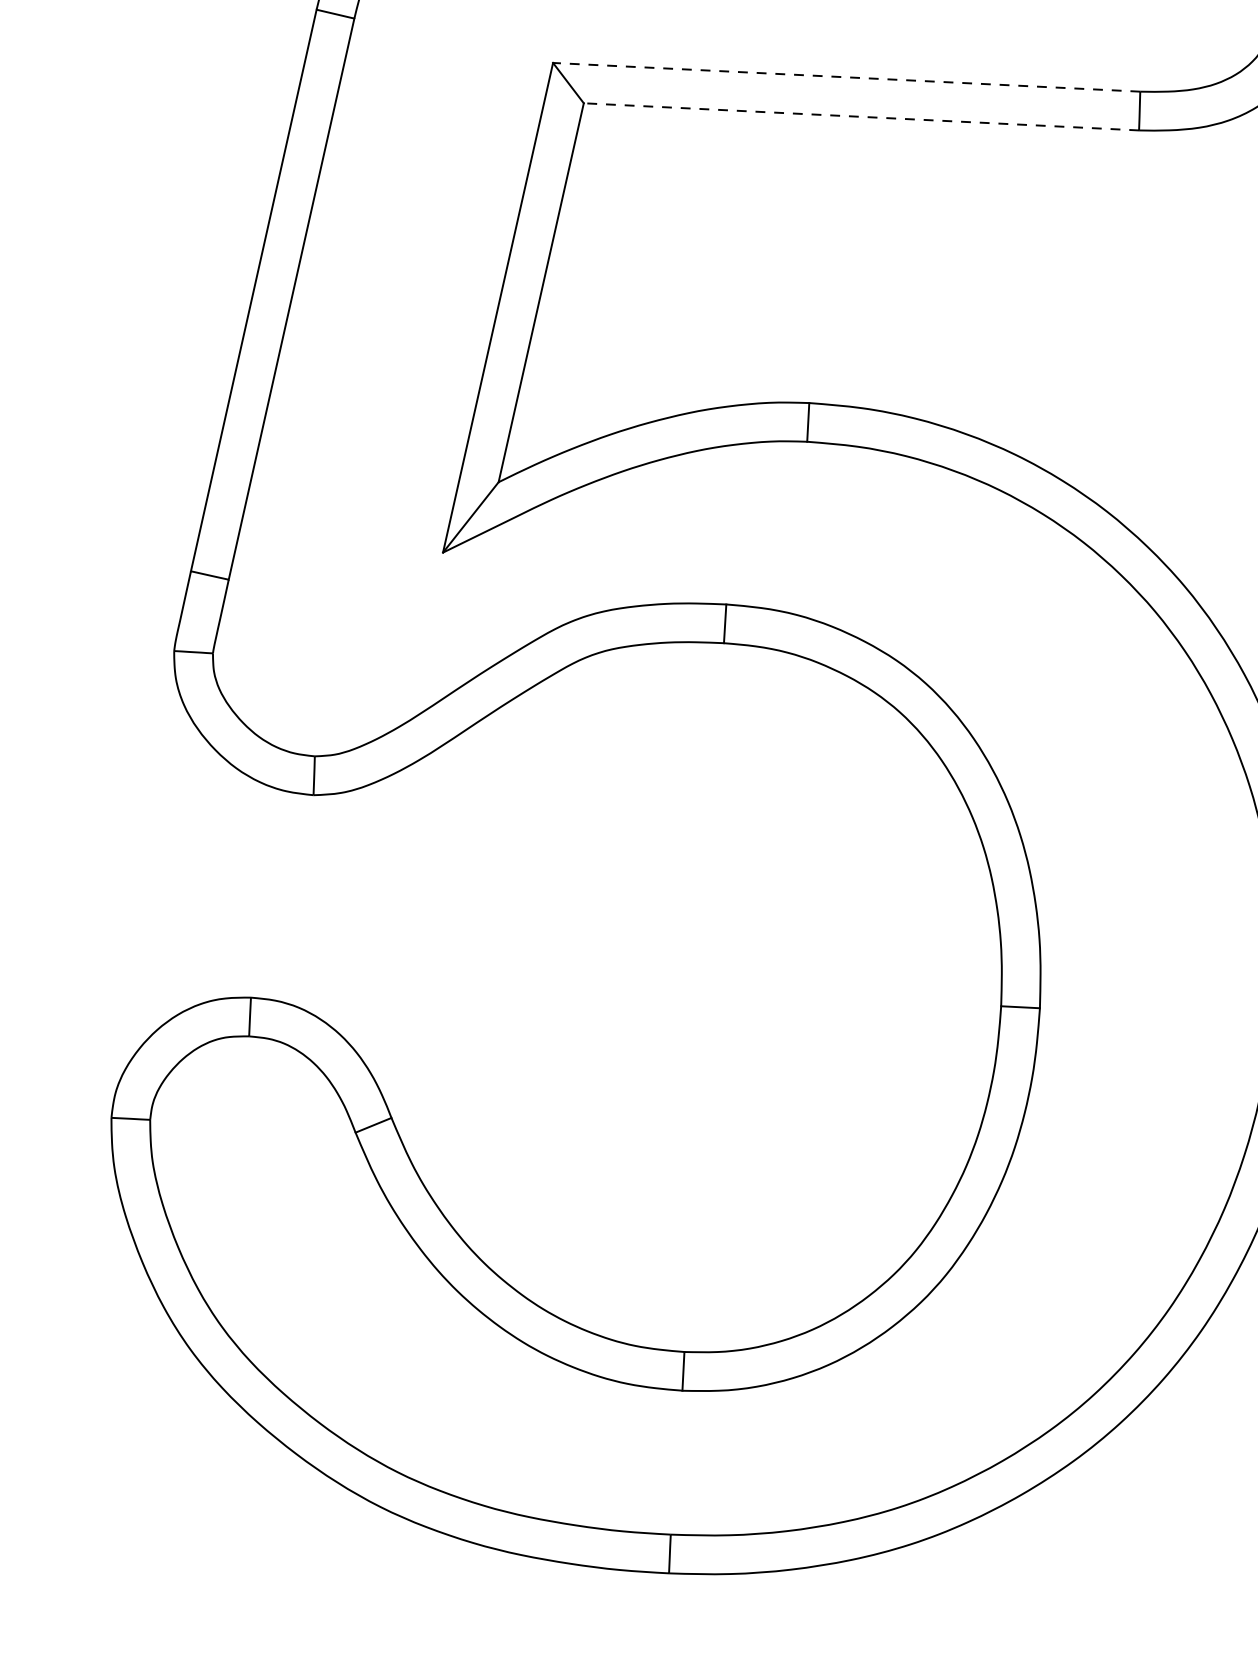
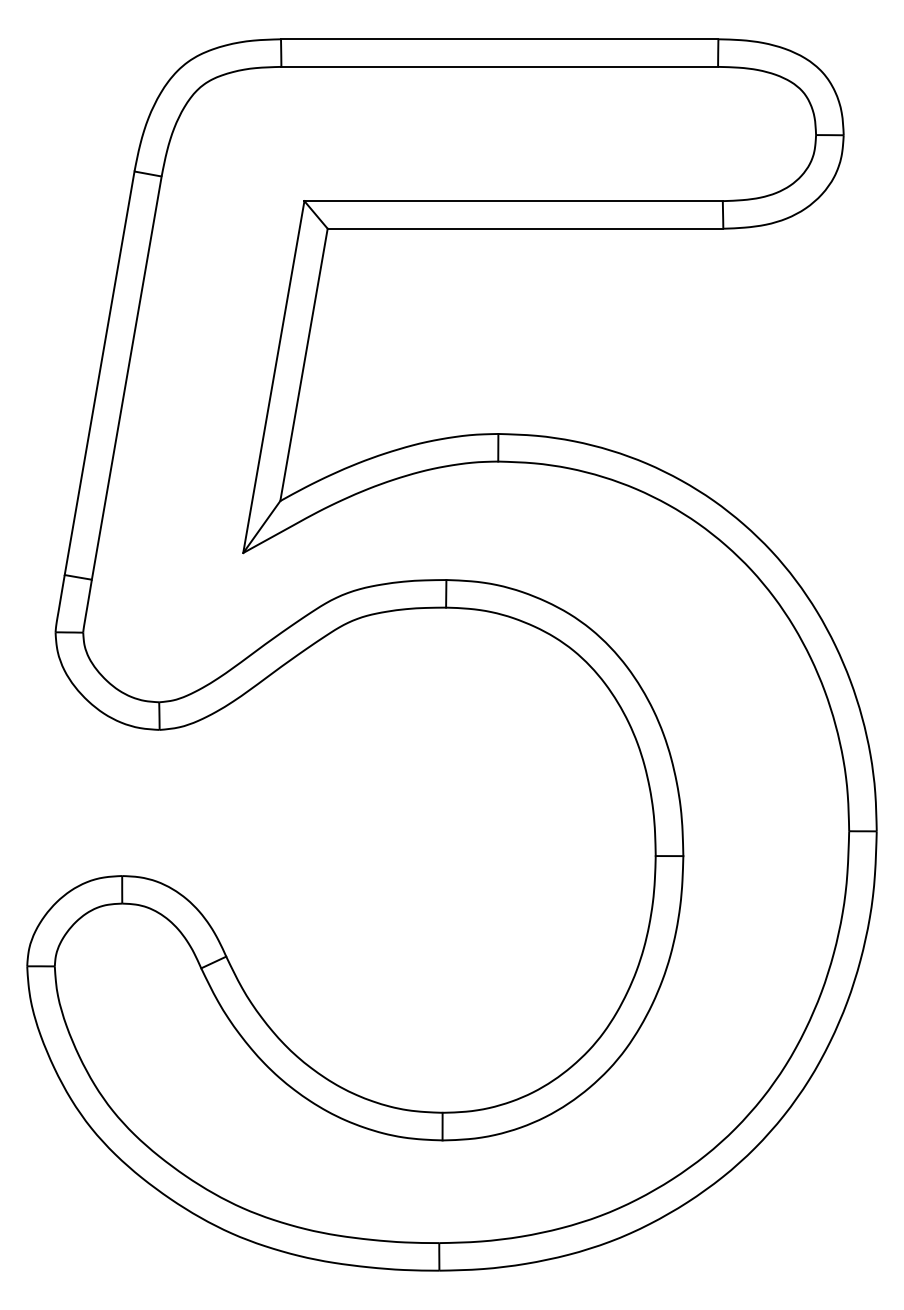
line: (846, 77) -> (513, 201), dashed -> solid
line: (861, 116) -> (525, 228), dashed -> solid

